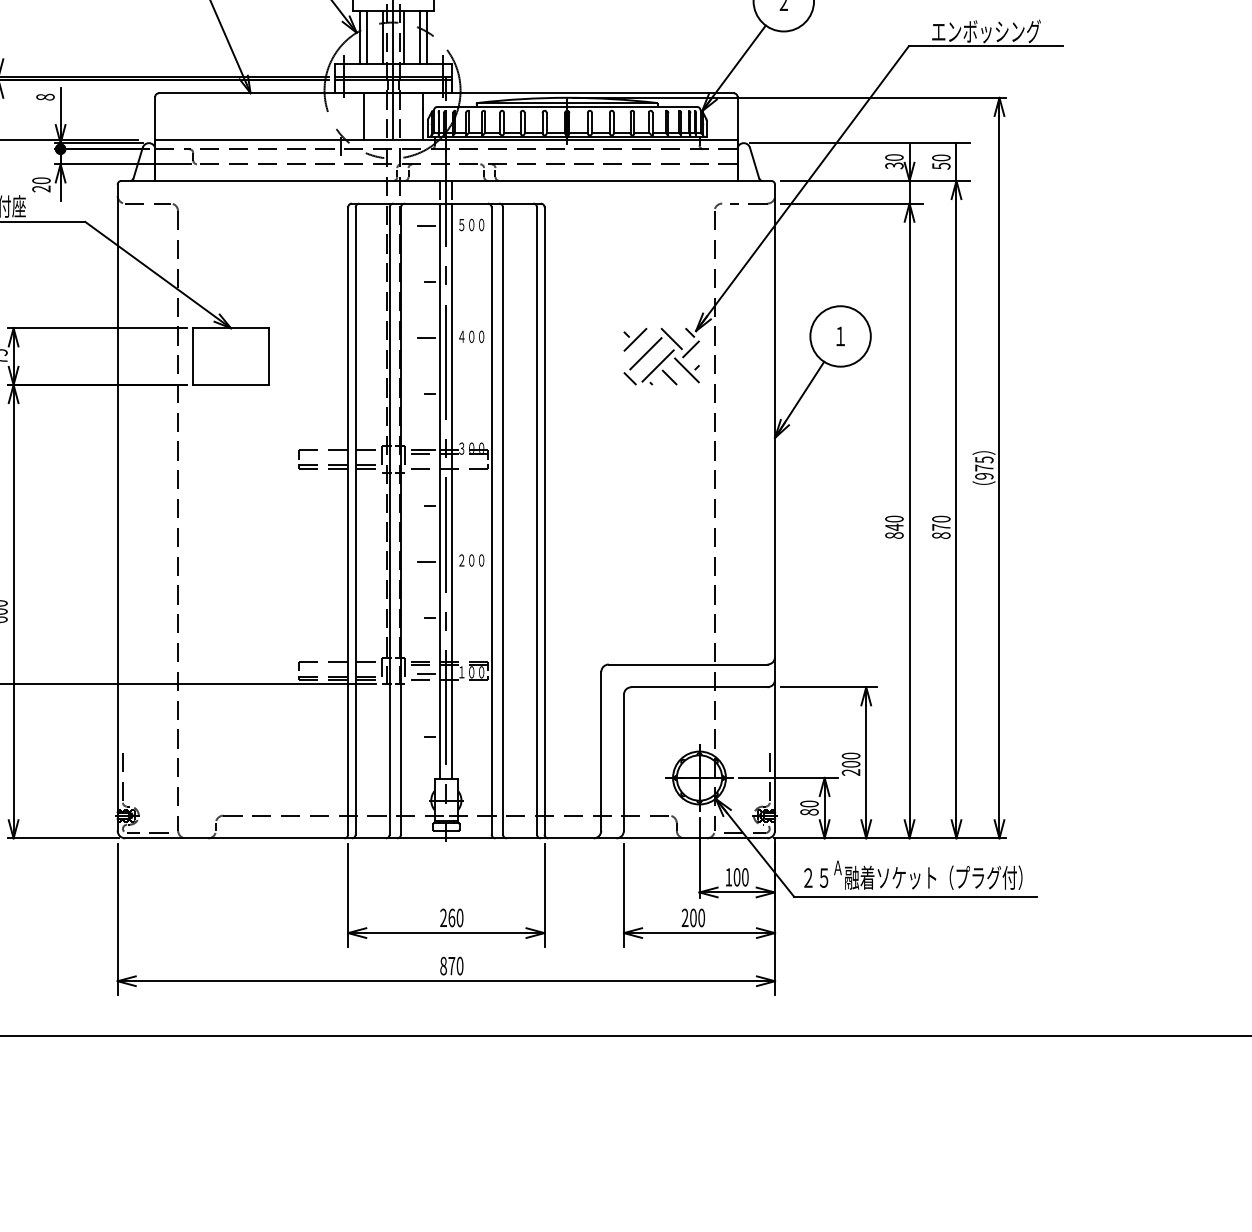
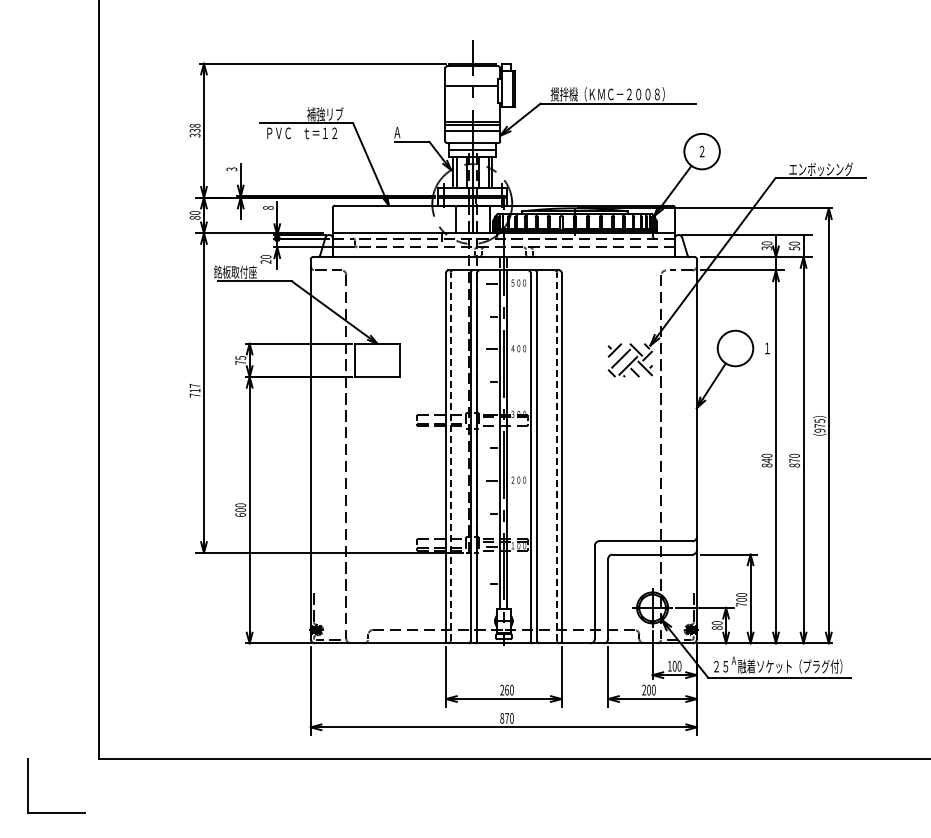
text: (840, 336) -> (767, 348), moved
line: (355, 520) -> (450, 456), solid -> dashed
line: (537, 520) -> (557, 456), solid -> dashed
text: (850, 772) -> (741, 604), 200 -> 700

